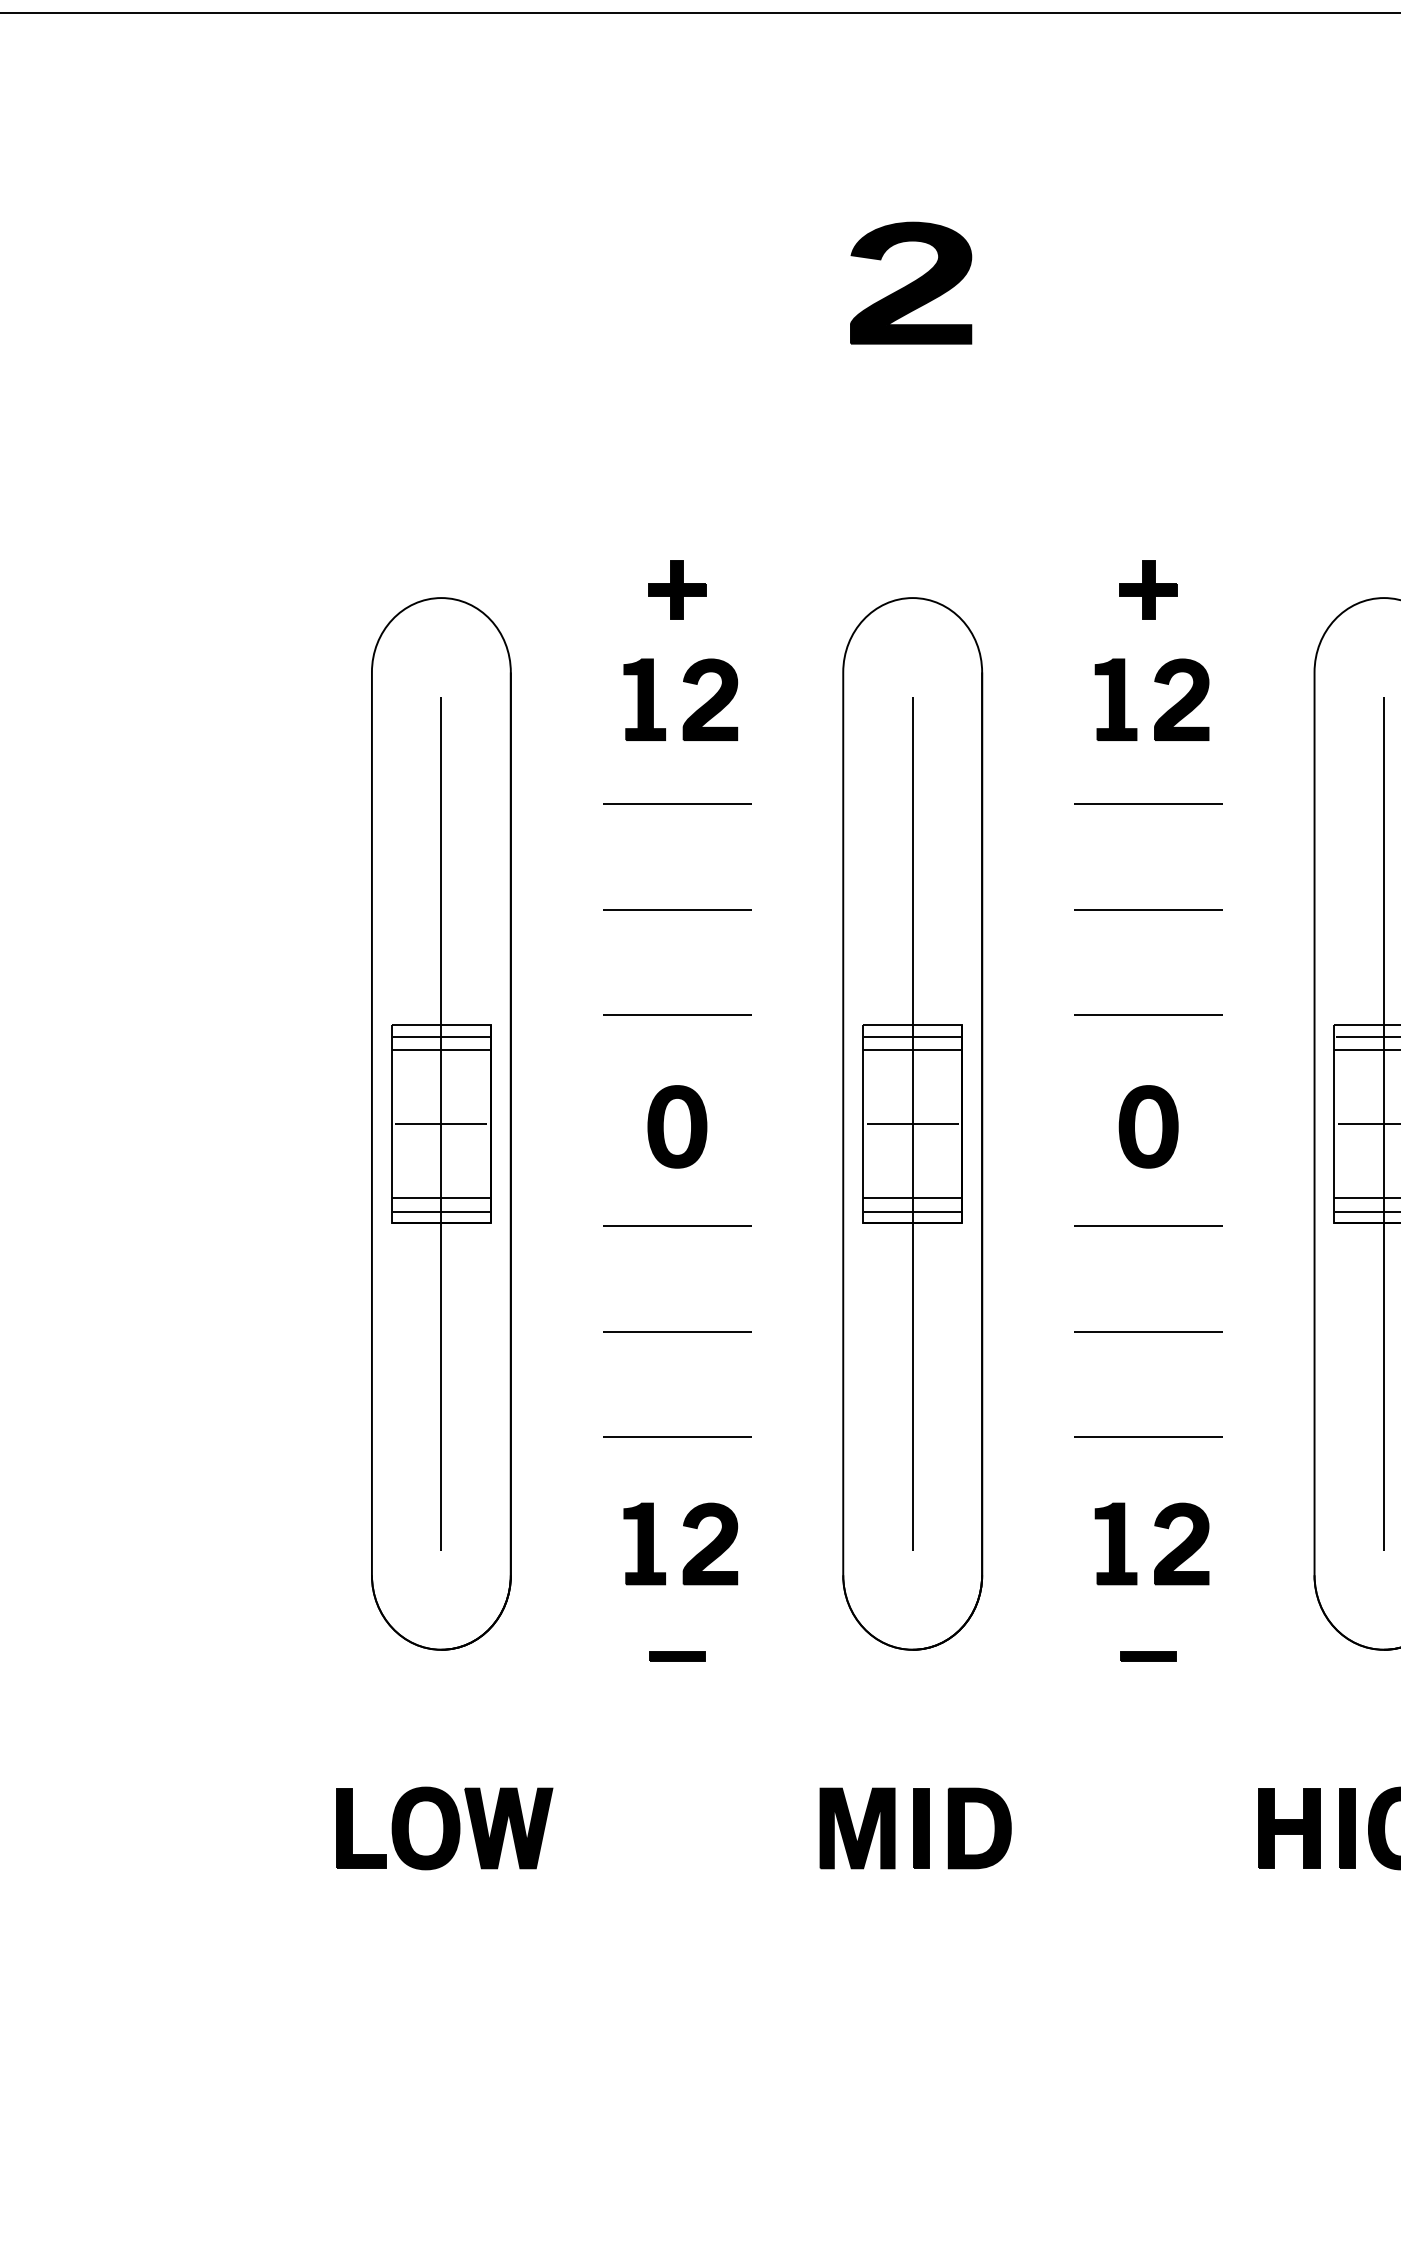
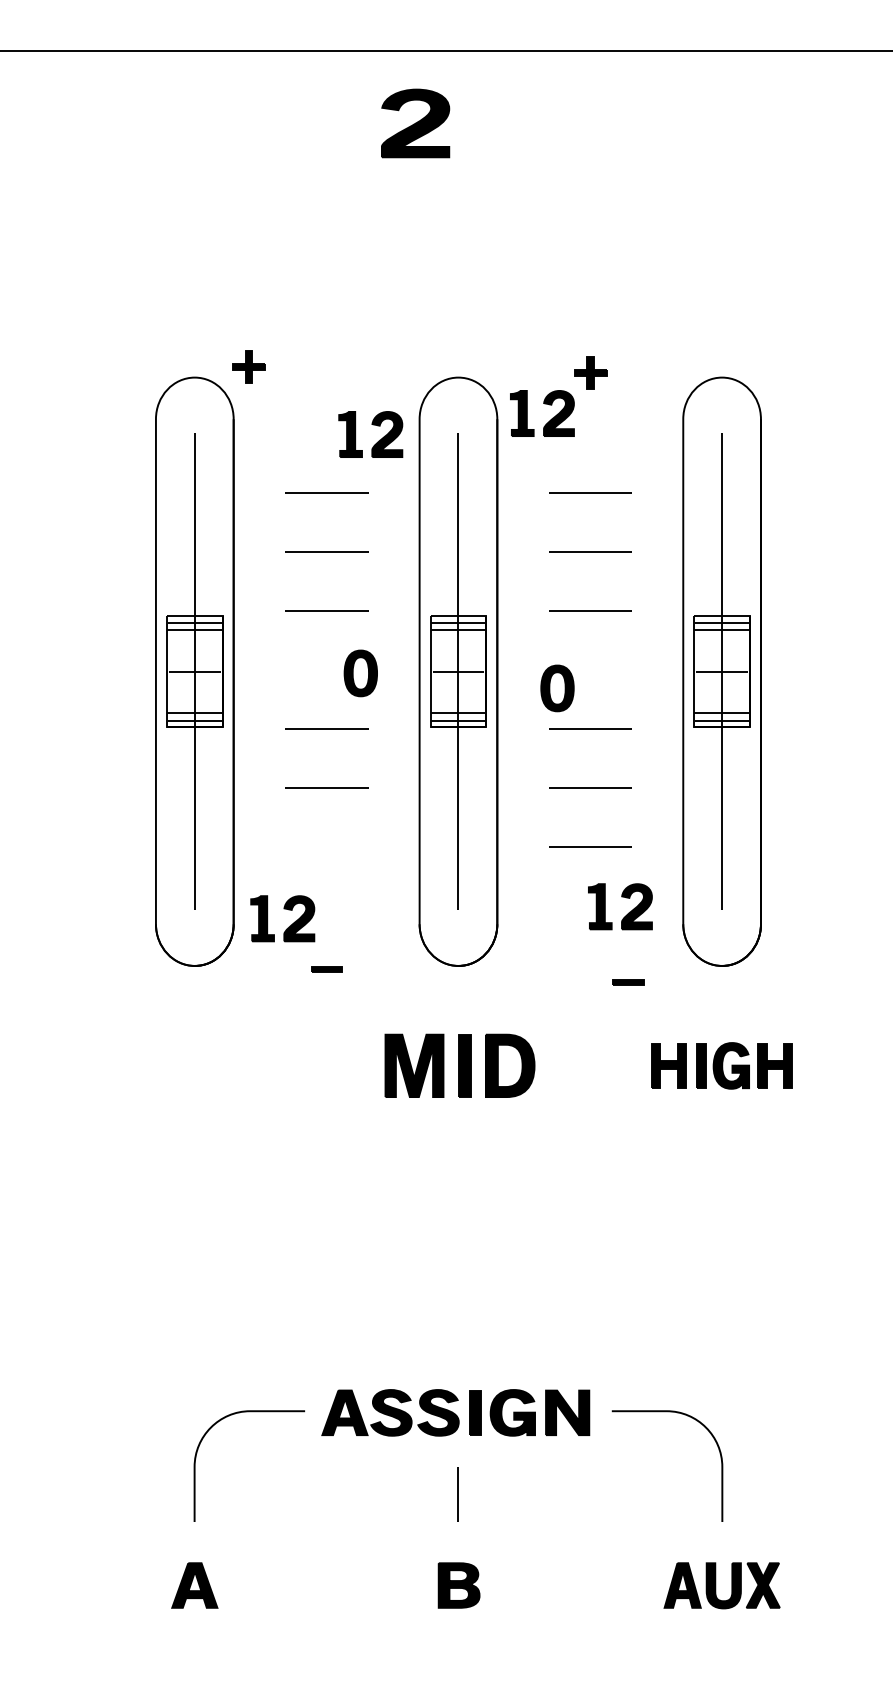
part: (910, 283) -> (415, 123), moved
part: (676, 588) -> (248, 366), moved
part: (685, 683) -> (373, 425), moved
part: (1155, 683) -> (544, 404), moved
part: (676, 1126) -> (360, 673), moved
part: (1148, 1126) -> (557, 688), moved
line: (676, 1436) -> (326, 846), removed
part: (683, 1527) -> (284, 909), moved
part: (1154, 1527) -> (621, 897), moved
part: (1148, 1656) -> (628, 982), moved
part: (444, 1827) -> (196, 1065), removed
part: (916, 1827) -> (460, 1065), size x1.4

